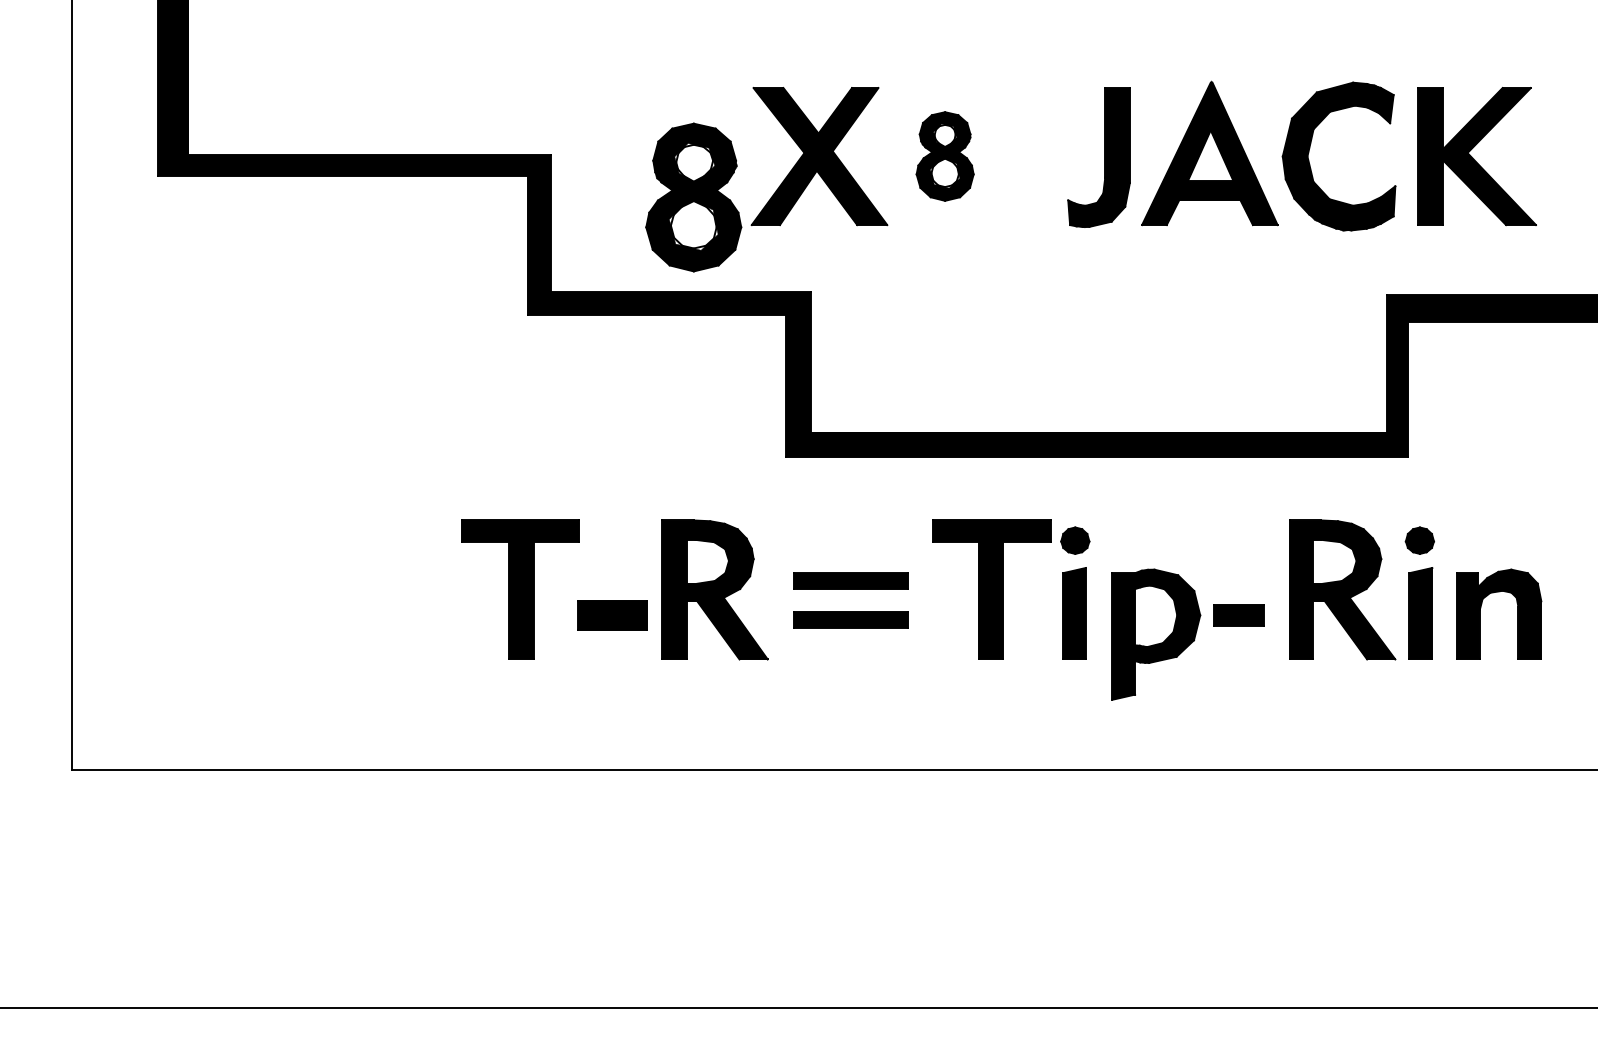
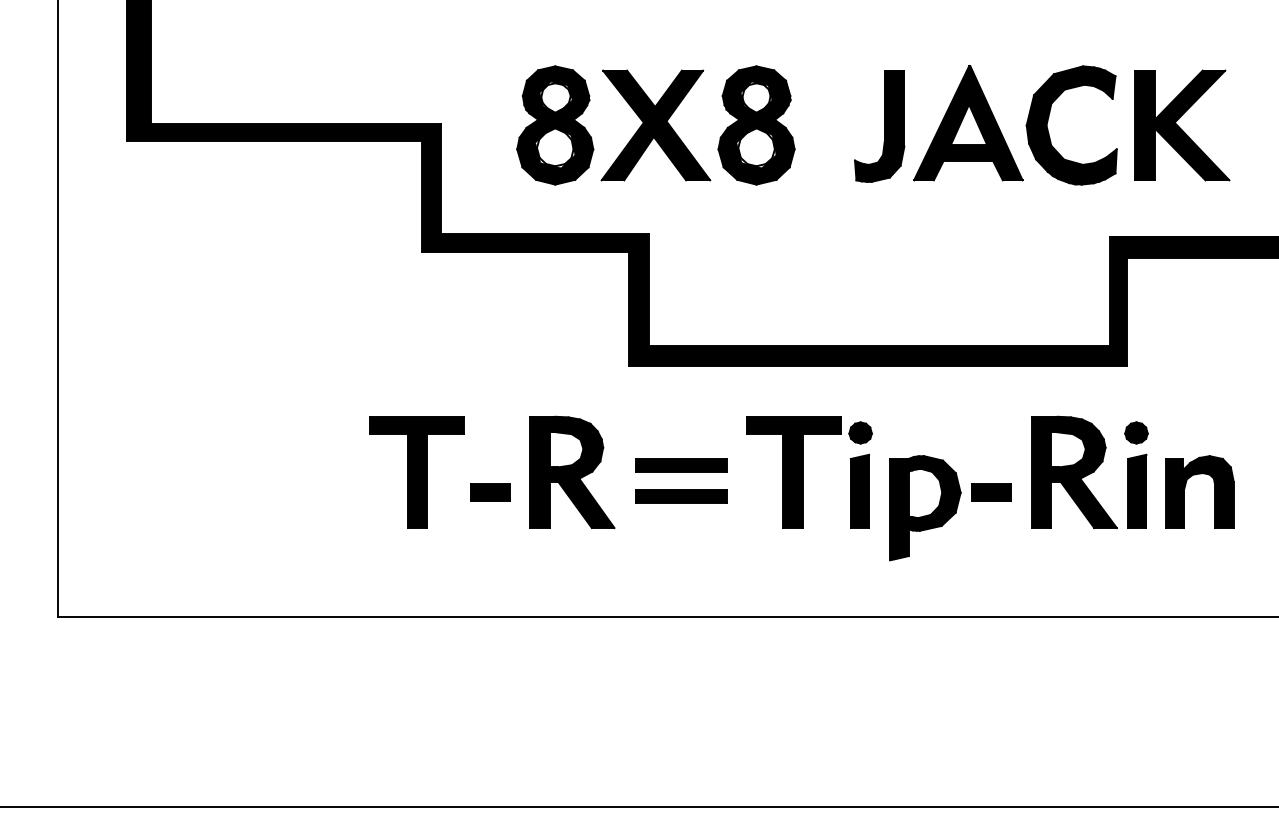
part: (944, 156) -> (755, 125), size x1.67
part: (693, 197) -> (555, 125), moved
part: (612, 615) -> (490, 492), size x0.71

